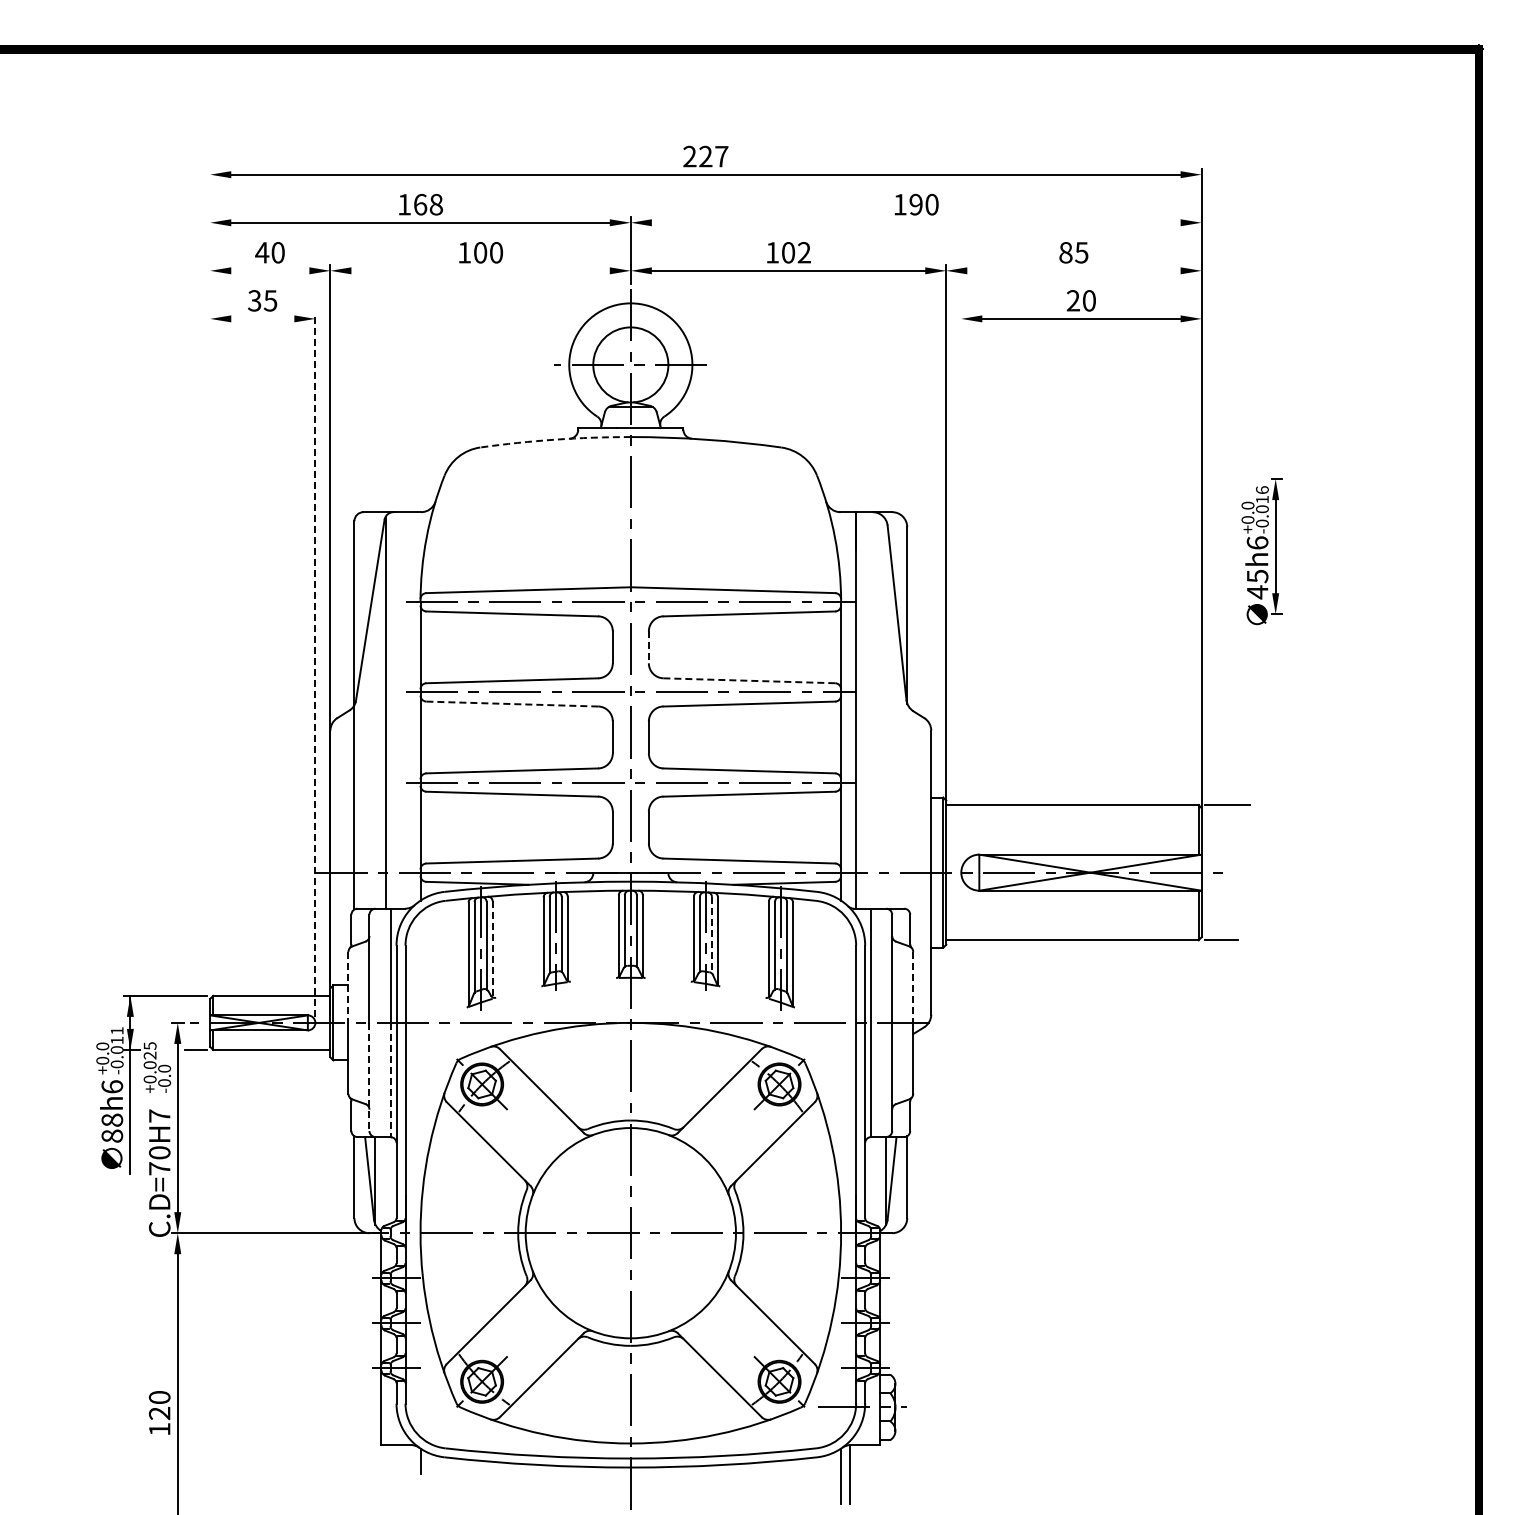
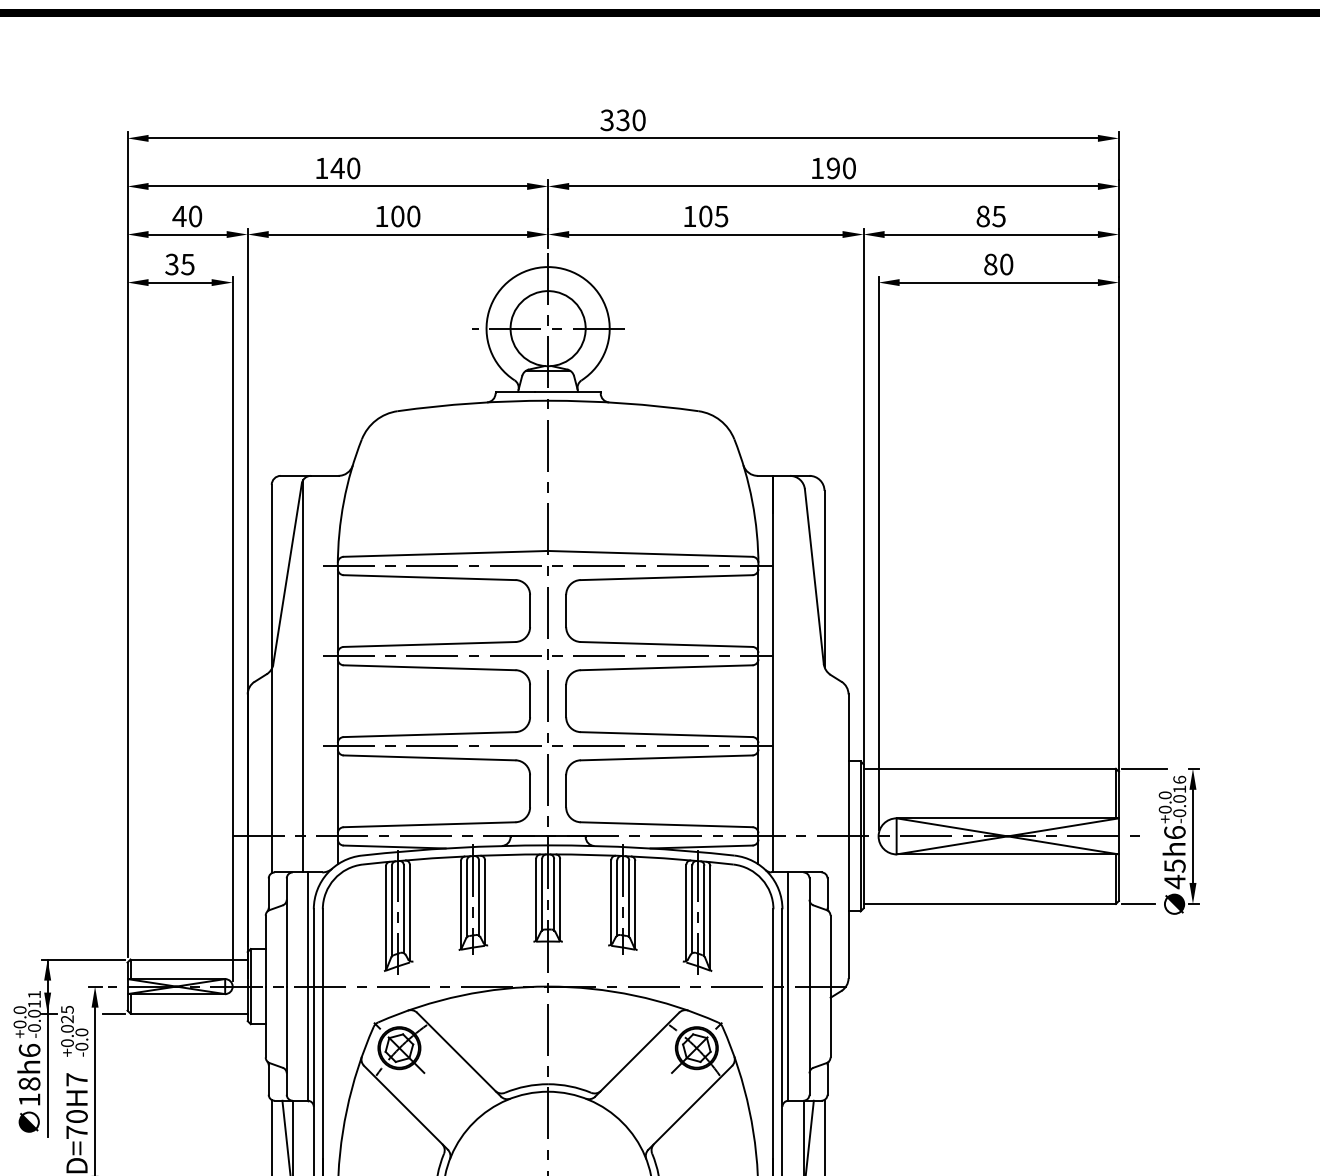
text: (705, 156) -> (622, 120), 227 -> 330
text: (427, 204) -> (344, 168), 168 -> 140
line: (915, 222) -> (832, 186), added
text: (803, 252) -> (720, 216), 102 -> 105
line: (270, 270) -> (187, 234), added
line: (480, 270) -> (397, 234), added
line: (1073, 270) -> (990, 234), added
text: (1073, 300) -> (990, 264), 20 -> 80
line: (262, 318) -> (179, 282), added
arc: (555, 439) -> (472, 403), dashed -> solid
part: (1261, 551) -> (1178, 841), moved
line: (210, 580) -> (127, 544), added
line: (961, 589) -> (878, 553), added
line: (648, 647) -> (565, 611), dashed -> solid
line: (315, 664) -> (232, 628), dashed -> solid
line: (749, 680) -> (666, 644), dashed -> solid
line: (512, 704) -> (429, 668), dashed -> solid
line: (711, 935) -> (628, 899), dashed -> solid
line: (492, 949) -> (409, 913), dashed -> solid
line: (348, 987) -> (265, 951), dashed -> solid
line: (913, 987) -> (830, 951), dashed -> solid
line: (369, 1077) -> (286, 1041), dashed -> solid
line: (390, 1080) -> (307, 1044), dashed -> solid
text: (112, 1135) -> (29, 1099), 88h6 -> 18h6

